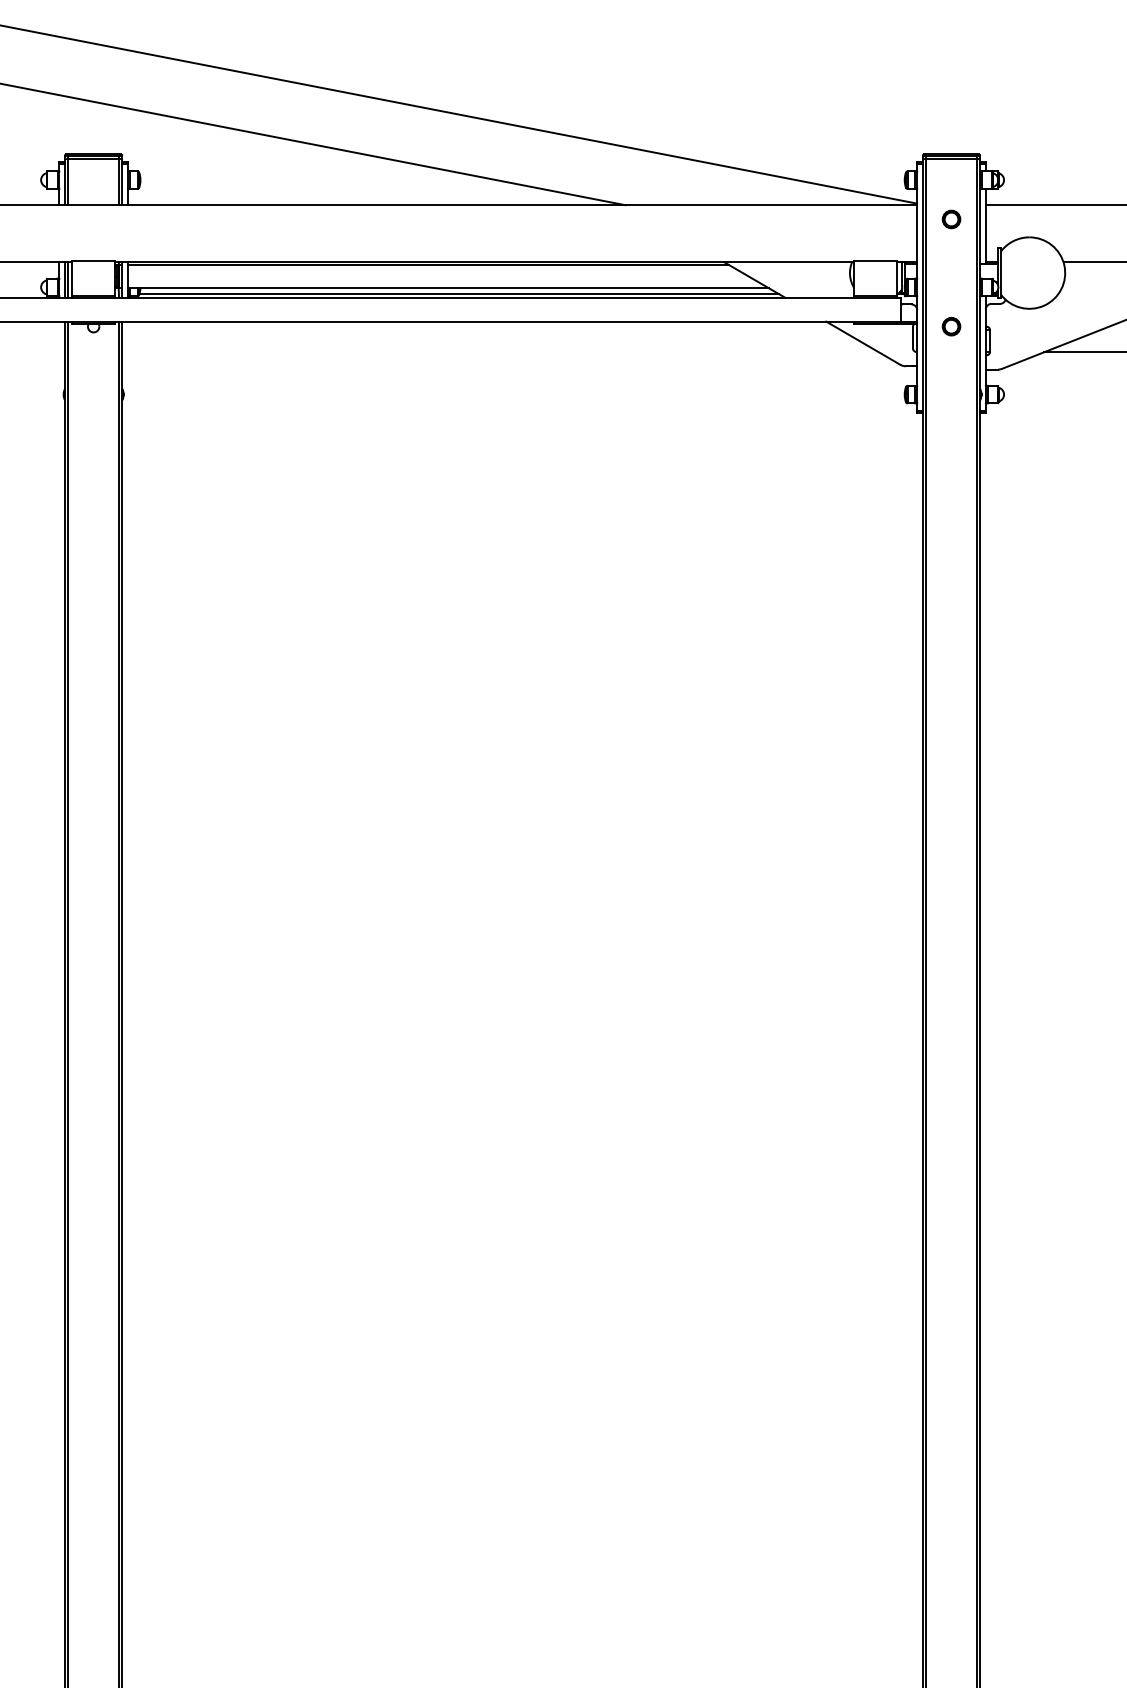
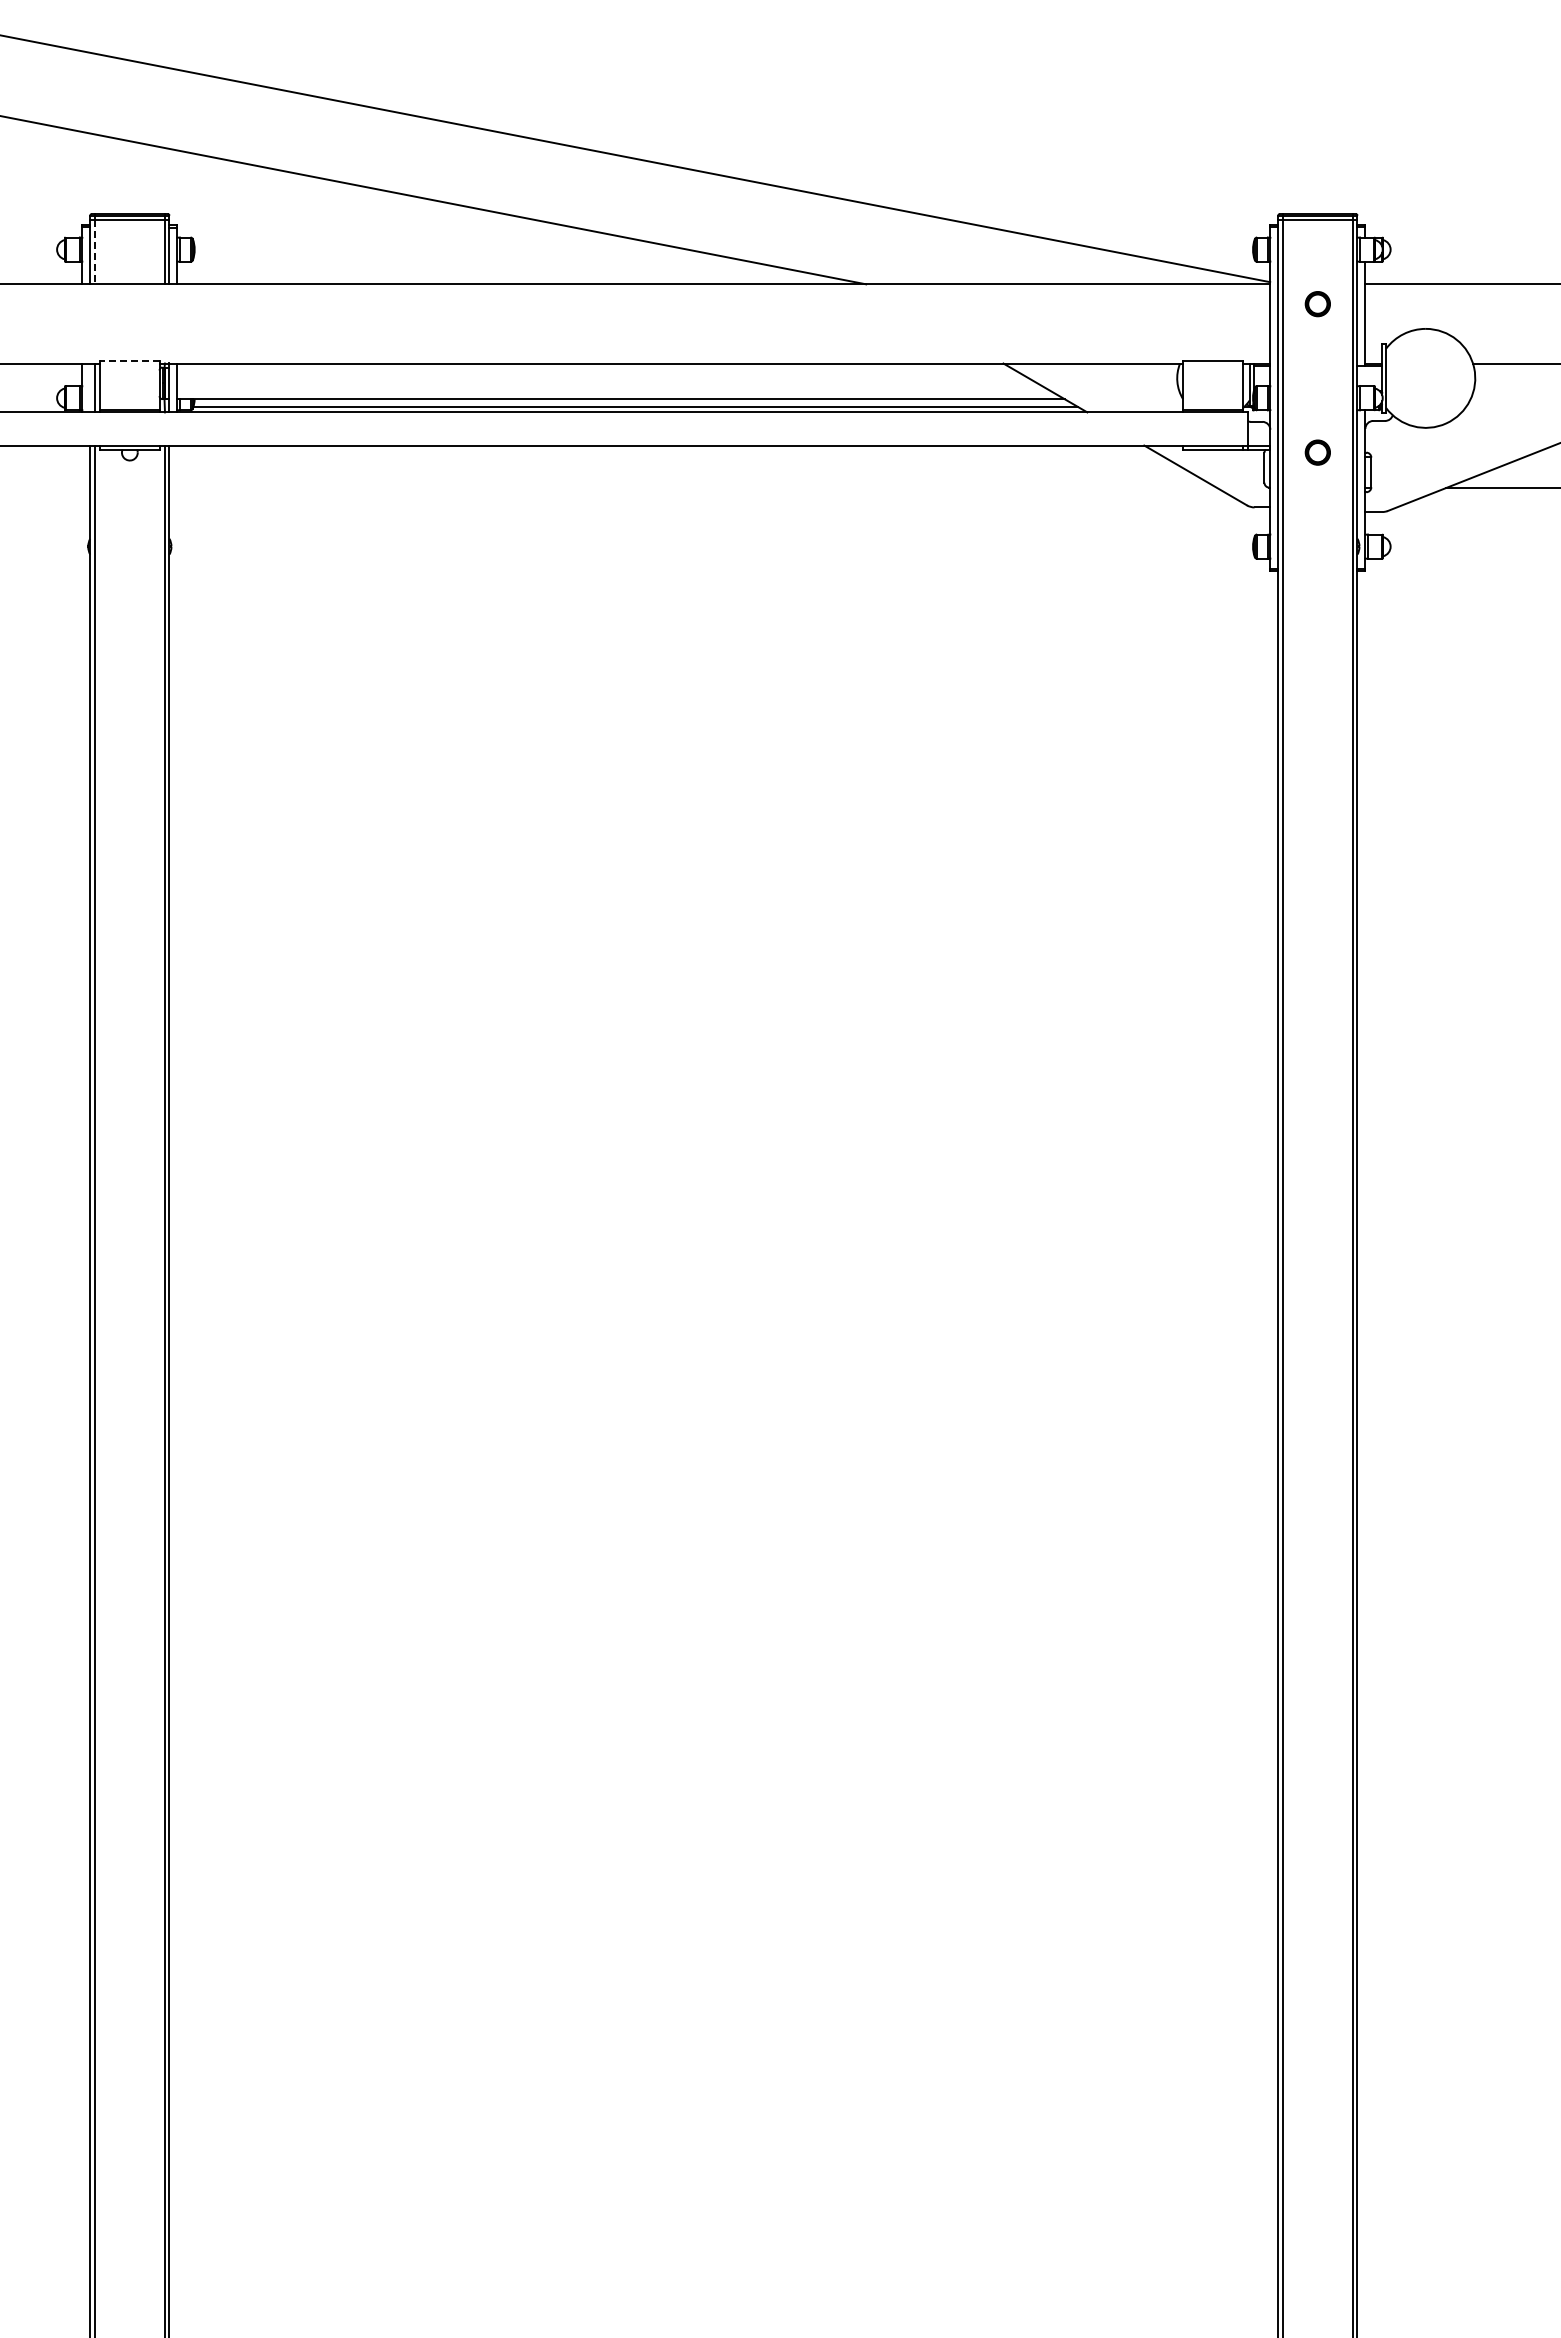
line: (68, 182) -> (94, 252), solid -> dashed
line: (93, 260) -> (129, 361), solid -> dashed
line: (428, 265) -> (593, 367), removed
line: (65, 279) -> (90, 387), removed

